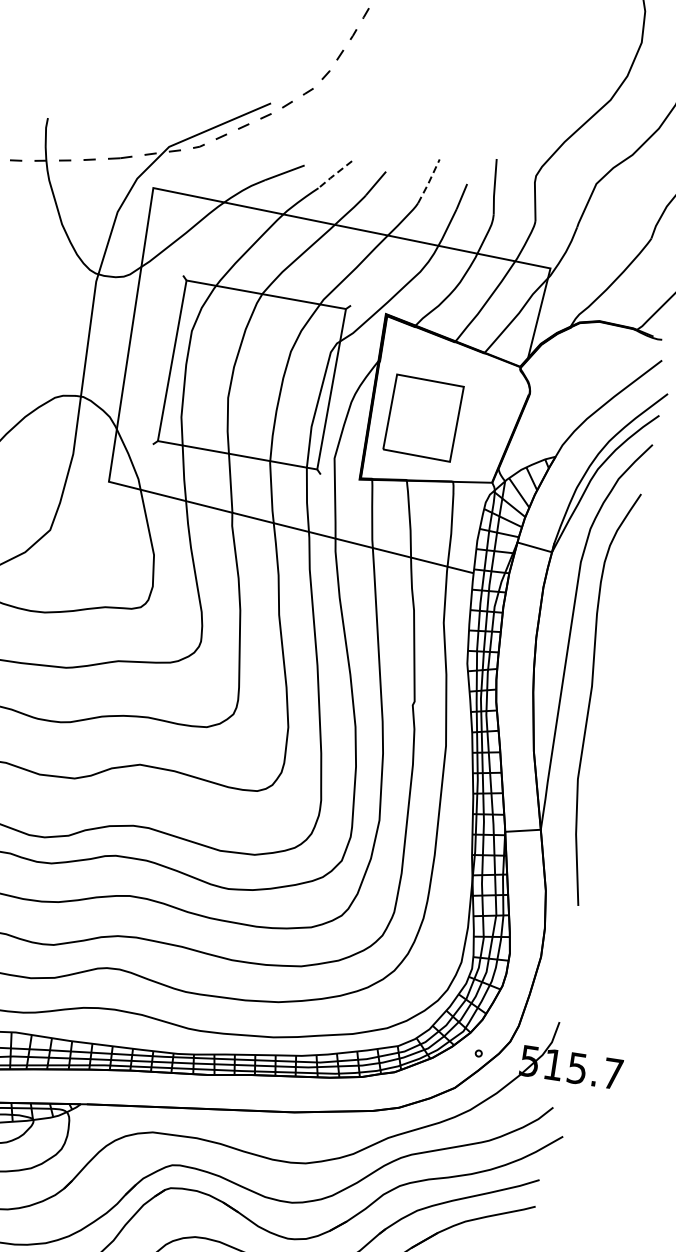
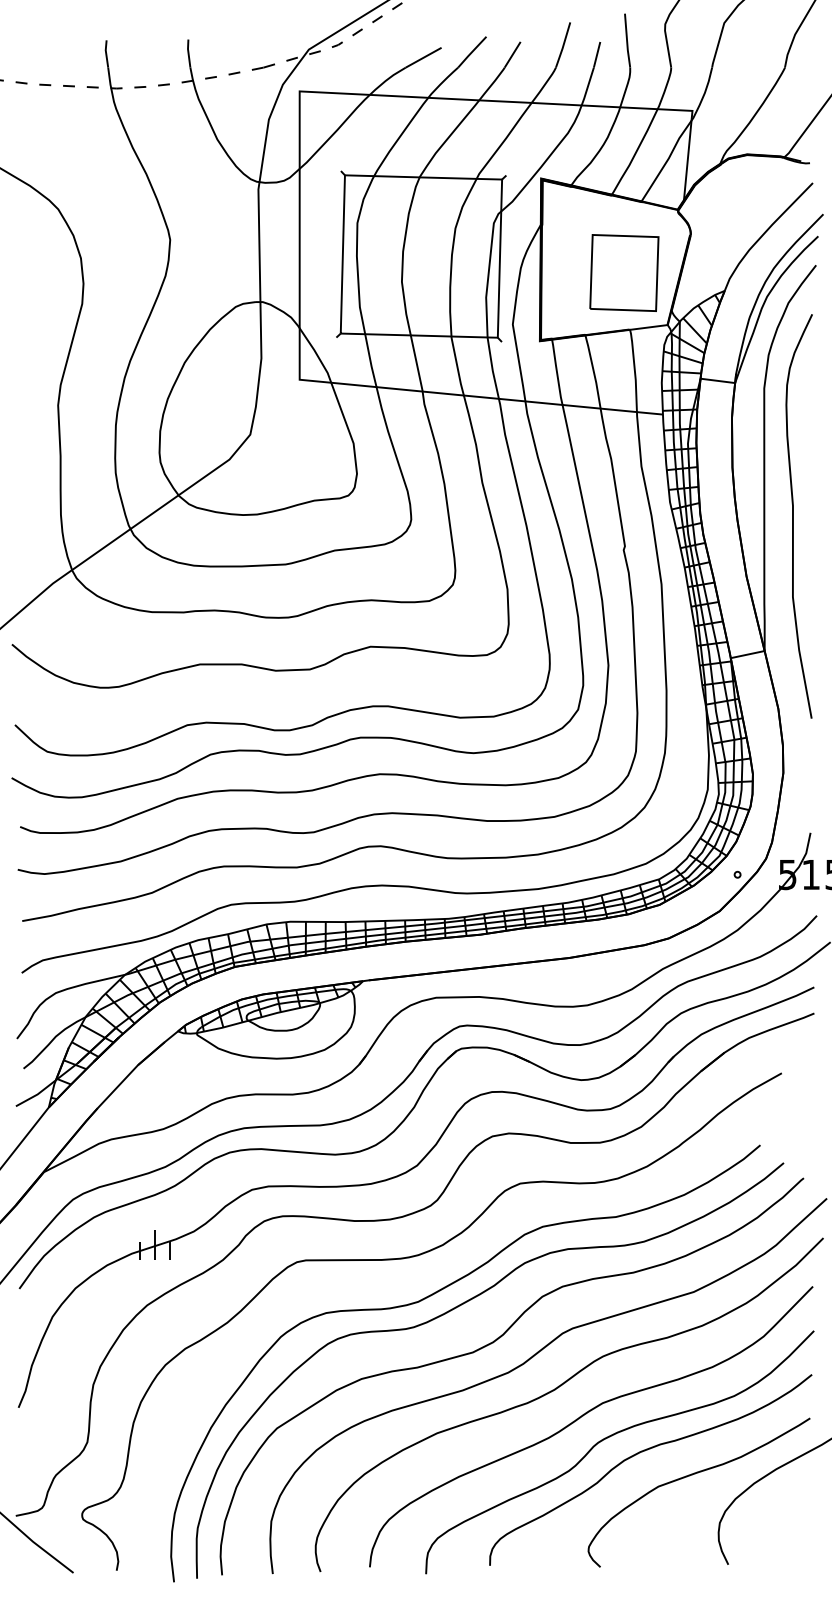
line: (334, 174) -> (471, 52), dashed -> solid
line: (429, 181) -> (563, 45), dashed -> solid
part: (423, 417) -> (624, 272), moved

